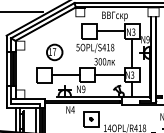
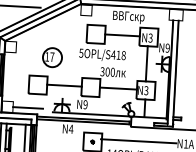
line: (36, 94) -> (27, 107), added
line: (128, 116) -> (138, 141), added

